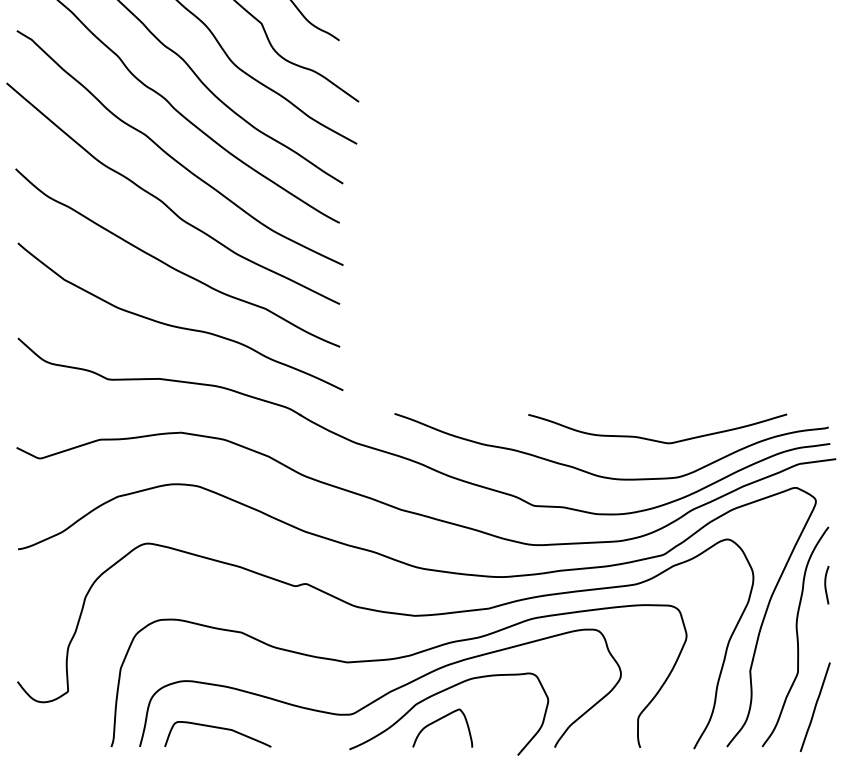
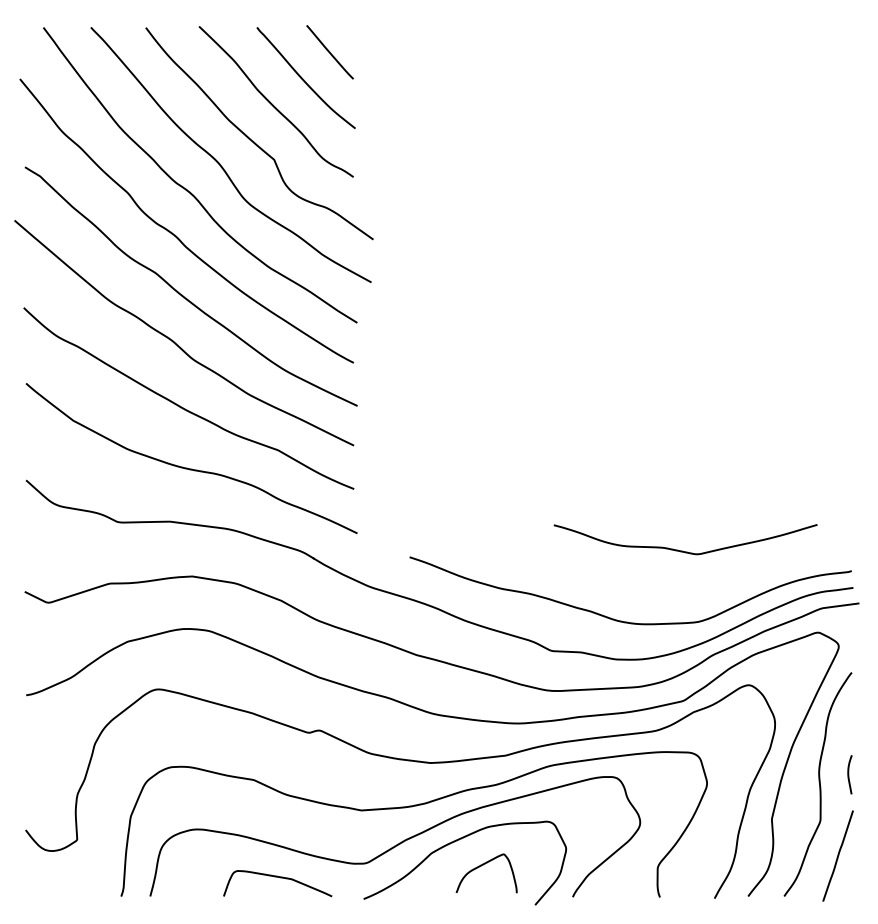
curve: (654, 439) -> (682, 550), moved
curve: (826, 584) -> (849, 774), moved
curve: (439, 720) -> (483, 865), moved
curve: (220, 729) -> (280, 878), moved

